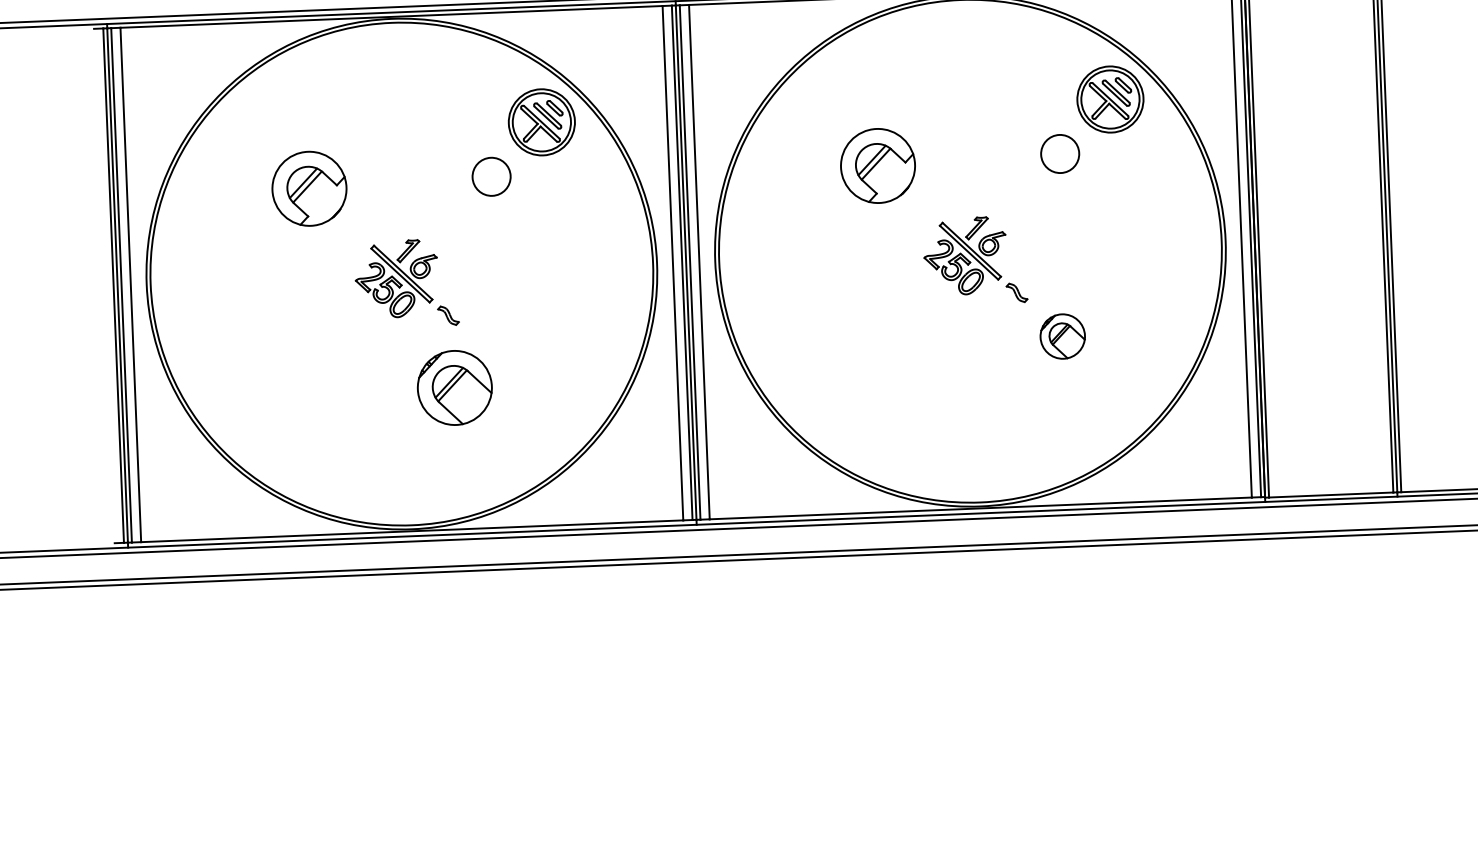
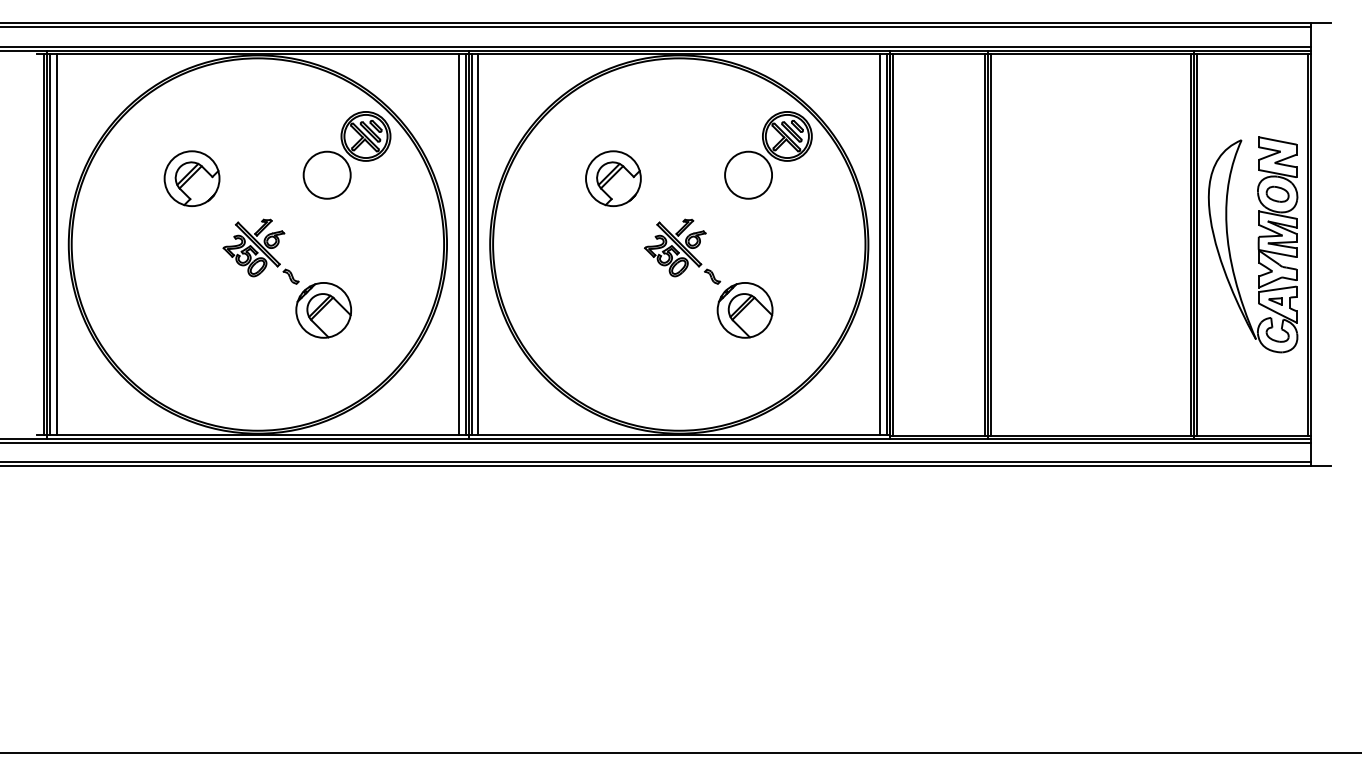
circle: (1060, 152) -> (748, 174), size x1.67
circle: (490, 175) -> (326, 174), size x1.67
part: (1062, 336) -> (744, 310), size x1.67
part: (454, 388) -> (323, 310), moved

